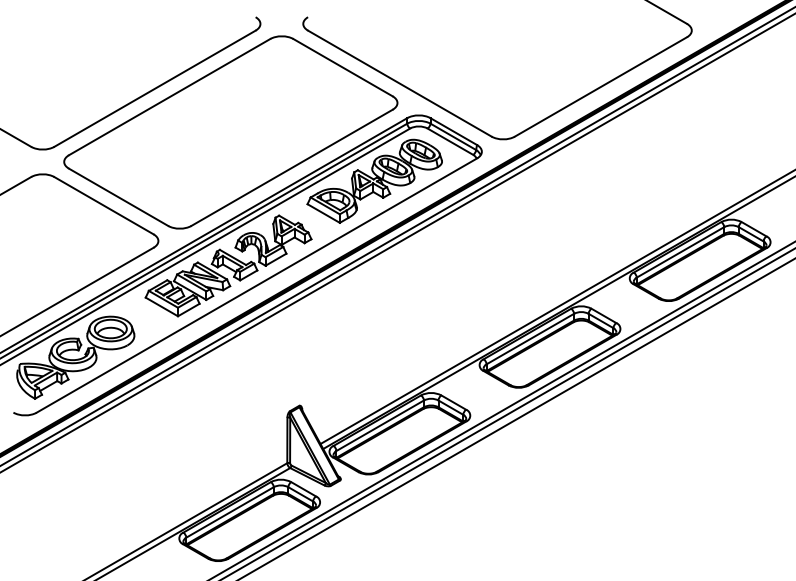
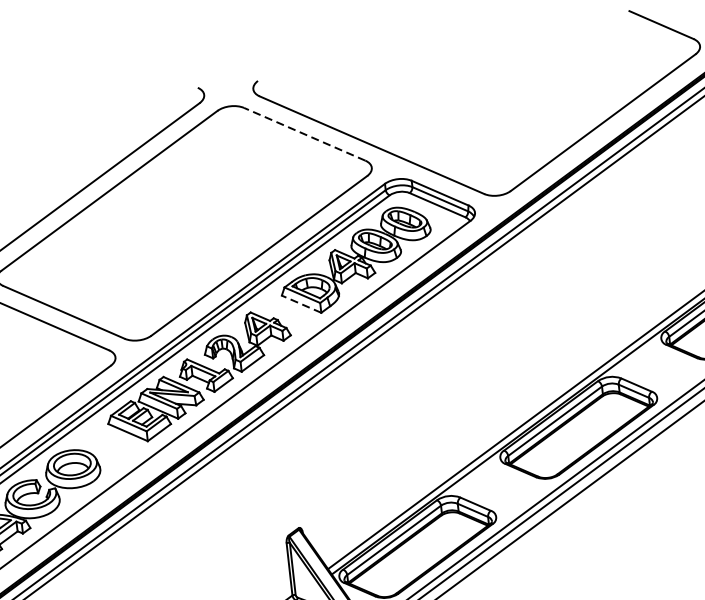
line: (342, 67) -> (304, 134), solid -> dashed
line: (323, 213) -> (301, 304), solid -> dashed

